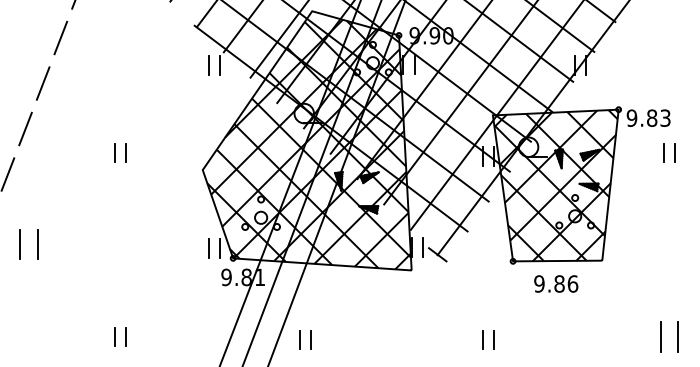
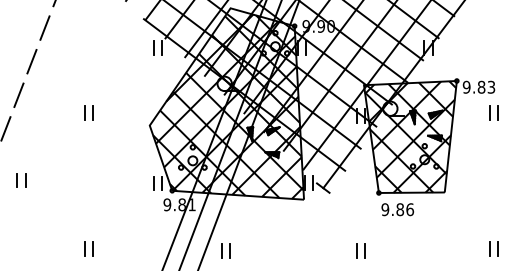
part: (29, 244) -> (21, 180), size x0.62
text: (555, 283) -> (397, 209), moved
part: (668, 336) -> (493, 248), size x0.62

